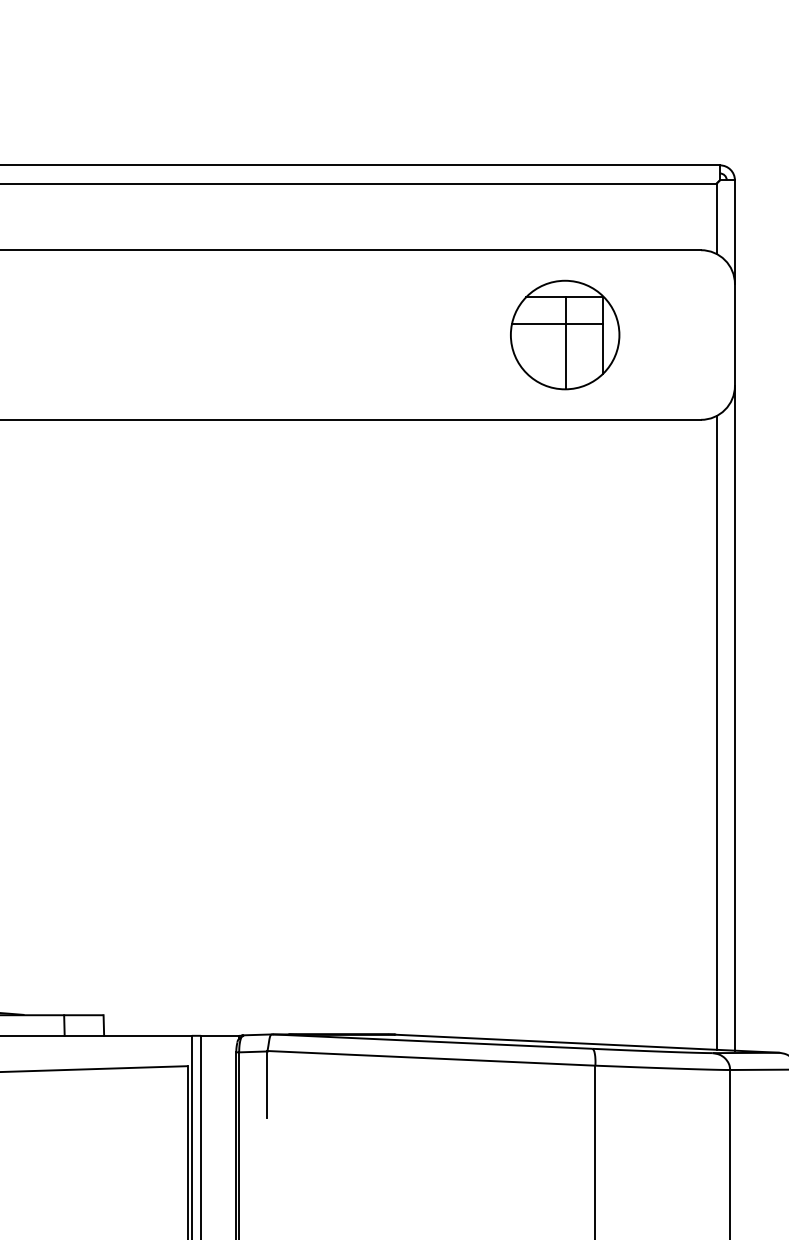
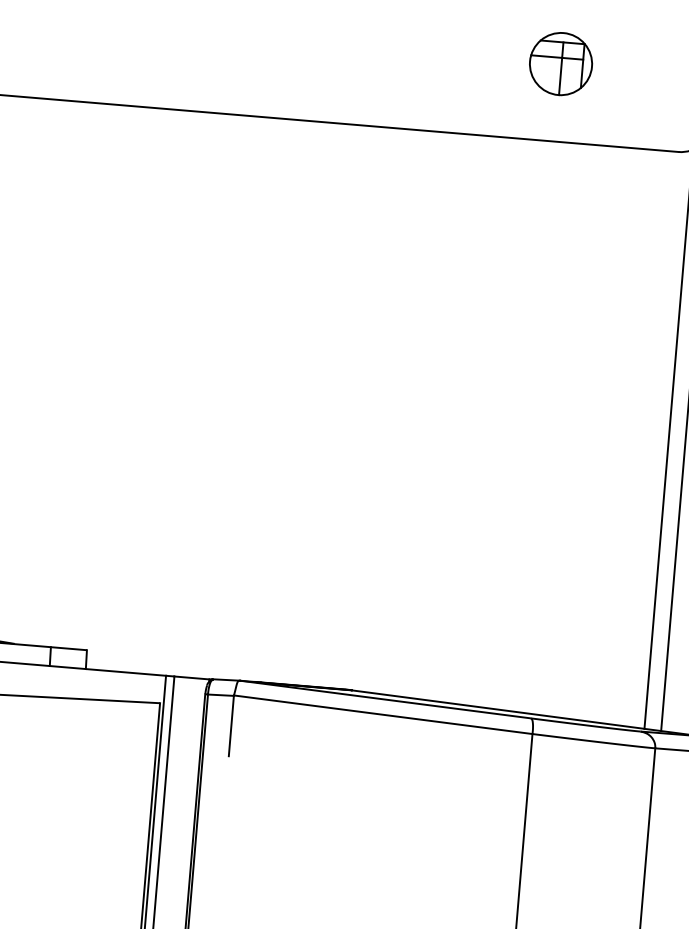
part: (565, 334) -> (561, 63), size x0.62

